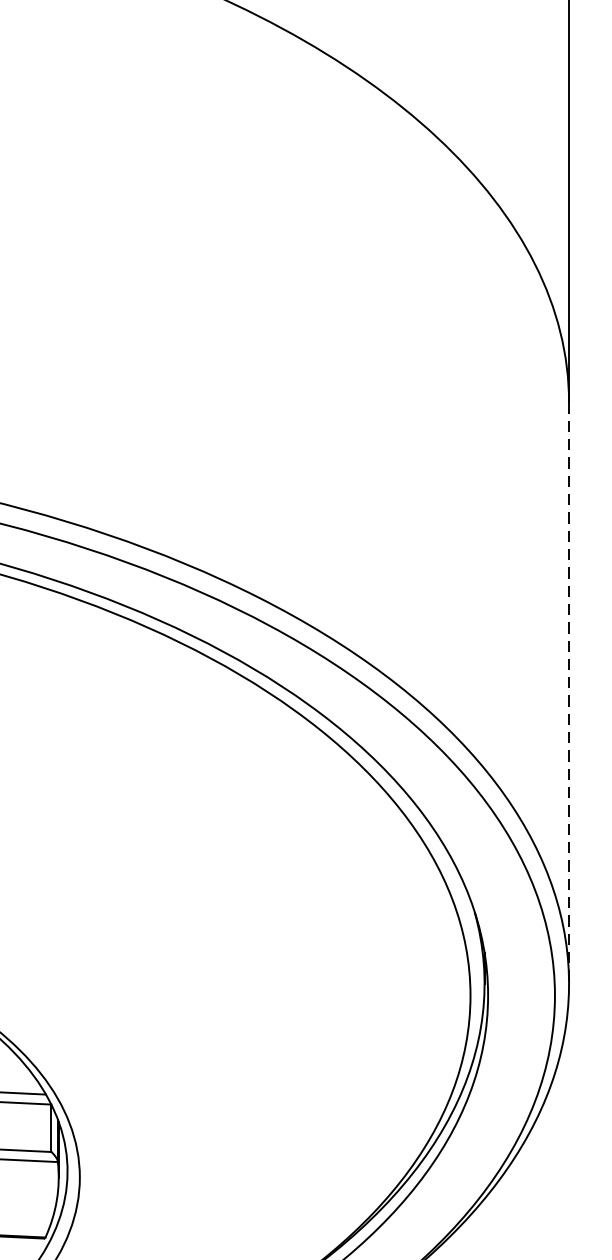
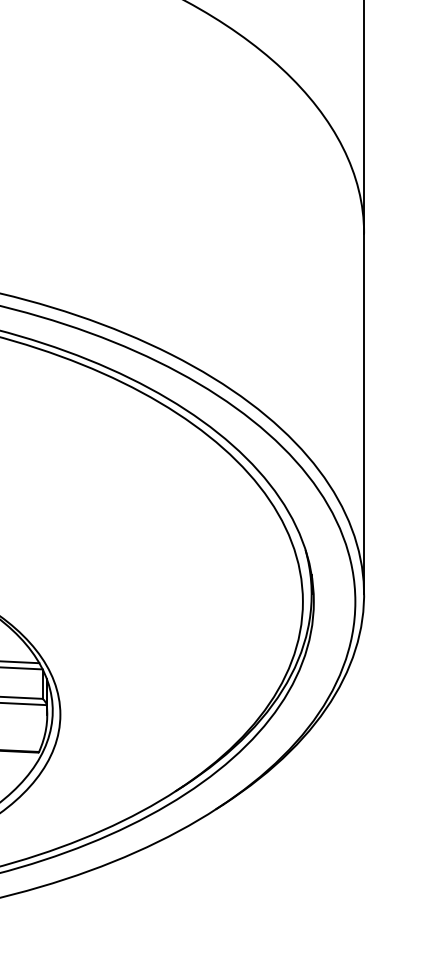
line: (569, 693) -> (364, 414), dashed -> solid

